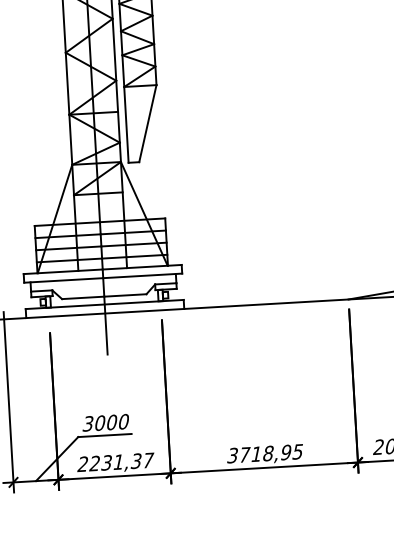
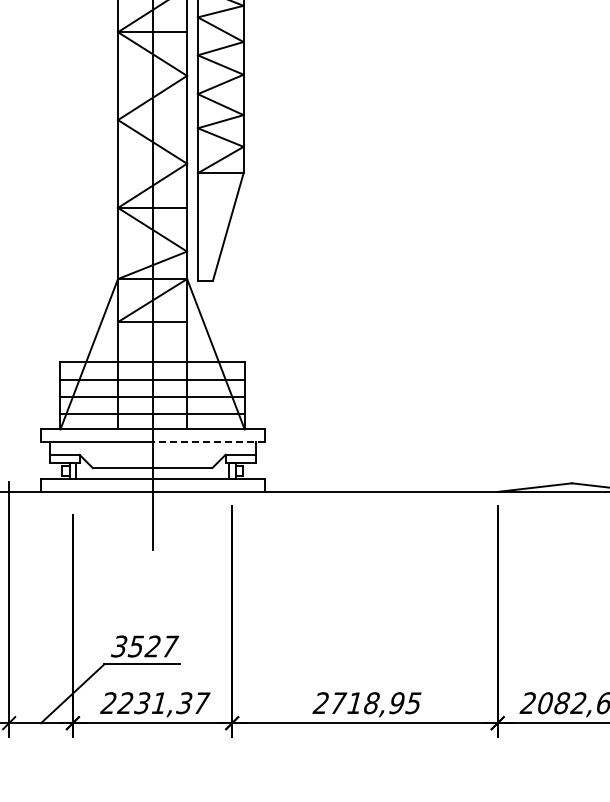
line: (142, 275) -> (208, 441), solid -> dashed
text: (112, 422) -> (153, 646), 3000 -> 3527
text: (232, 455) -> (320, 703), 3718,95 -> 2718,95

